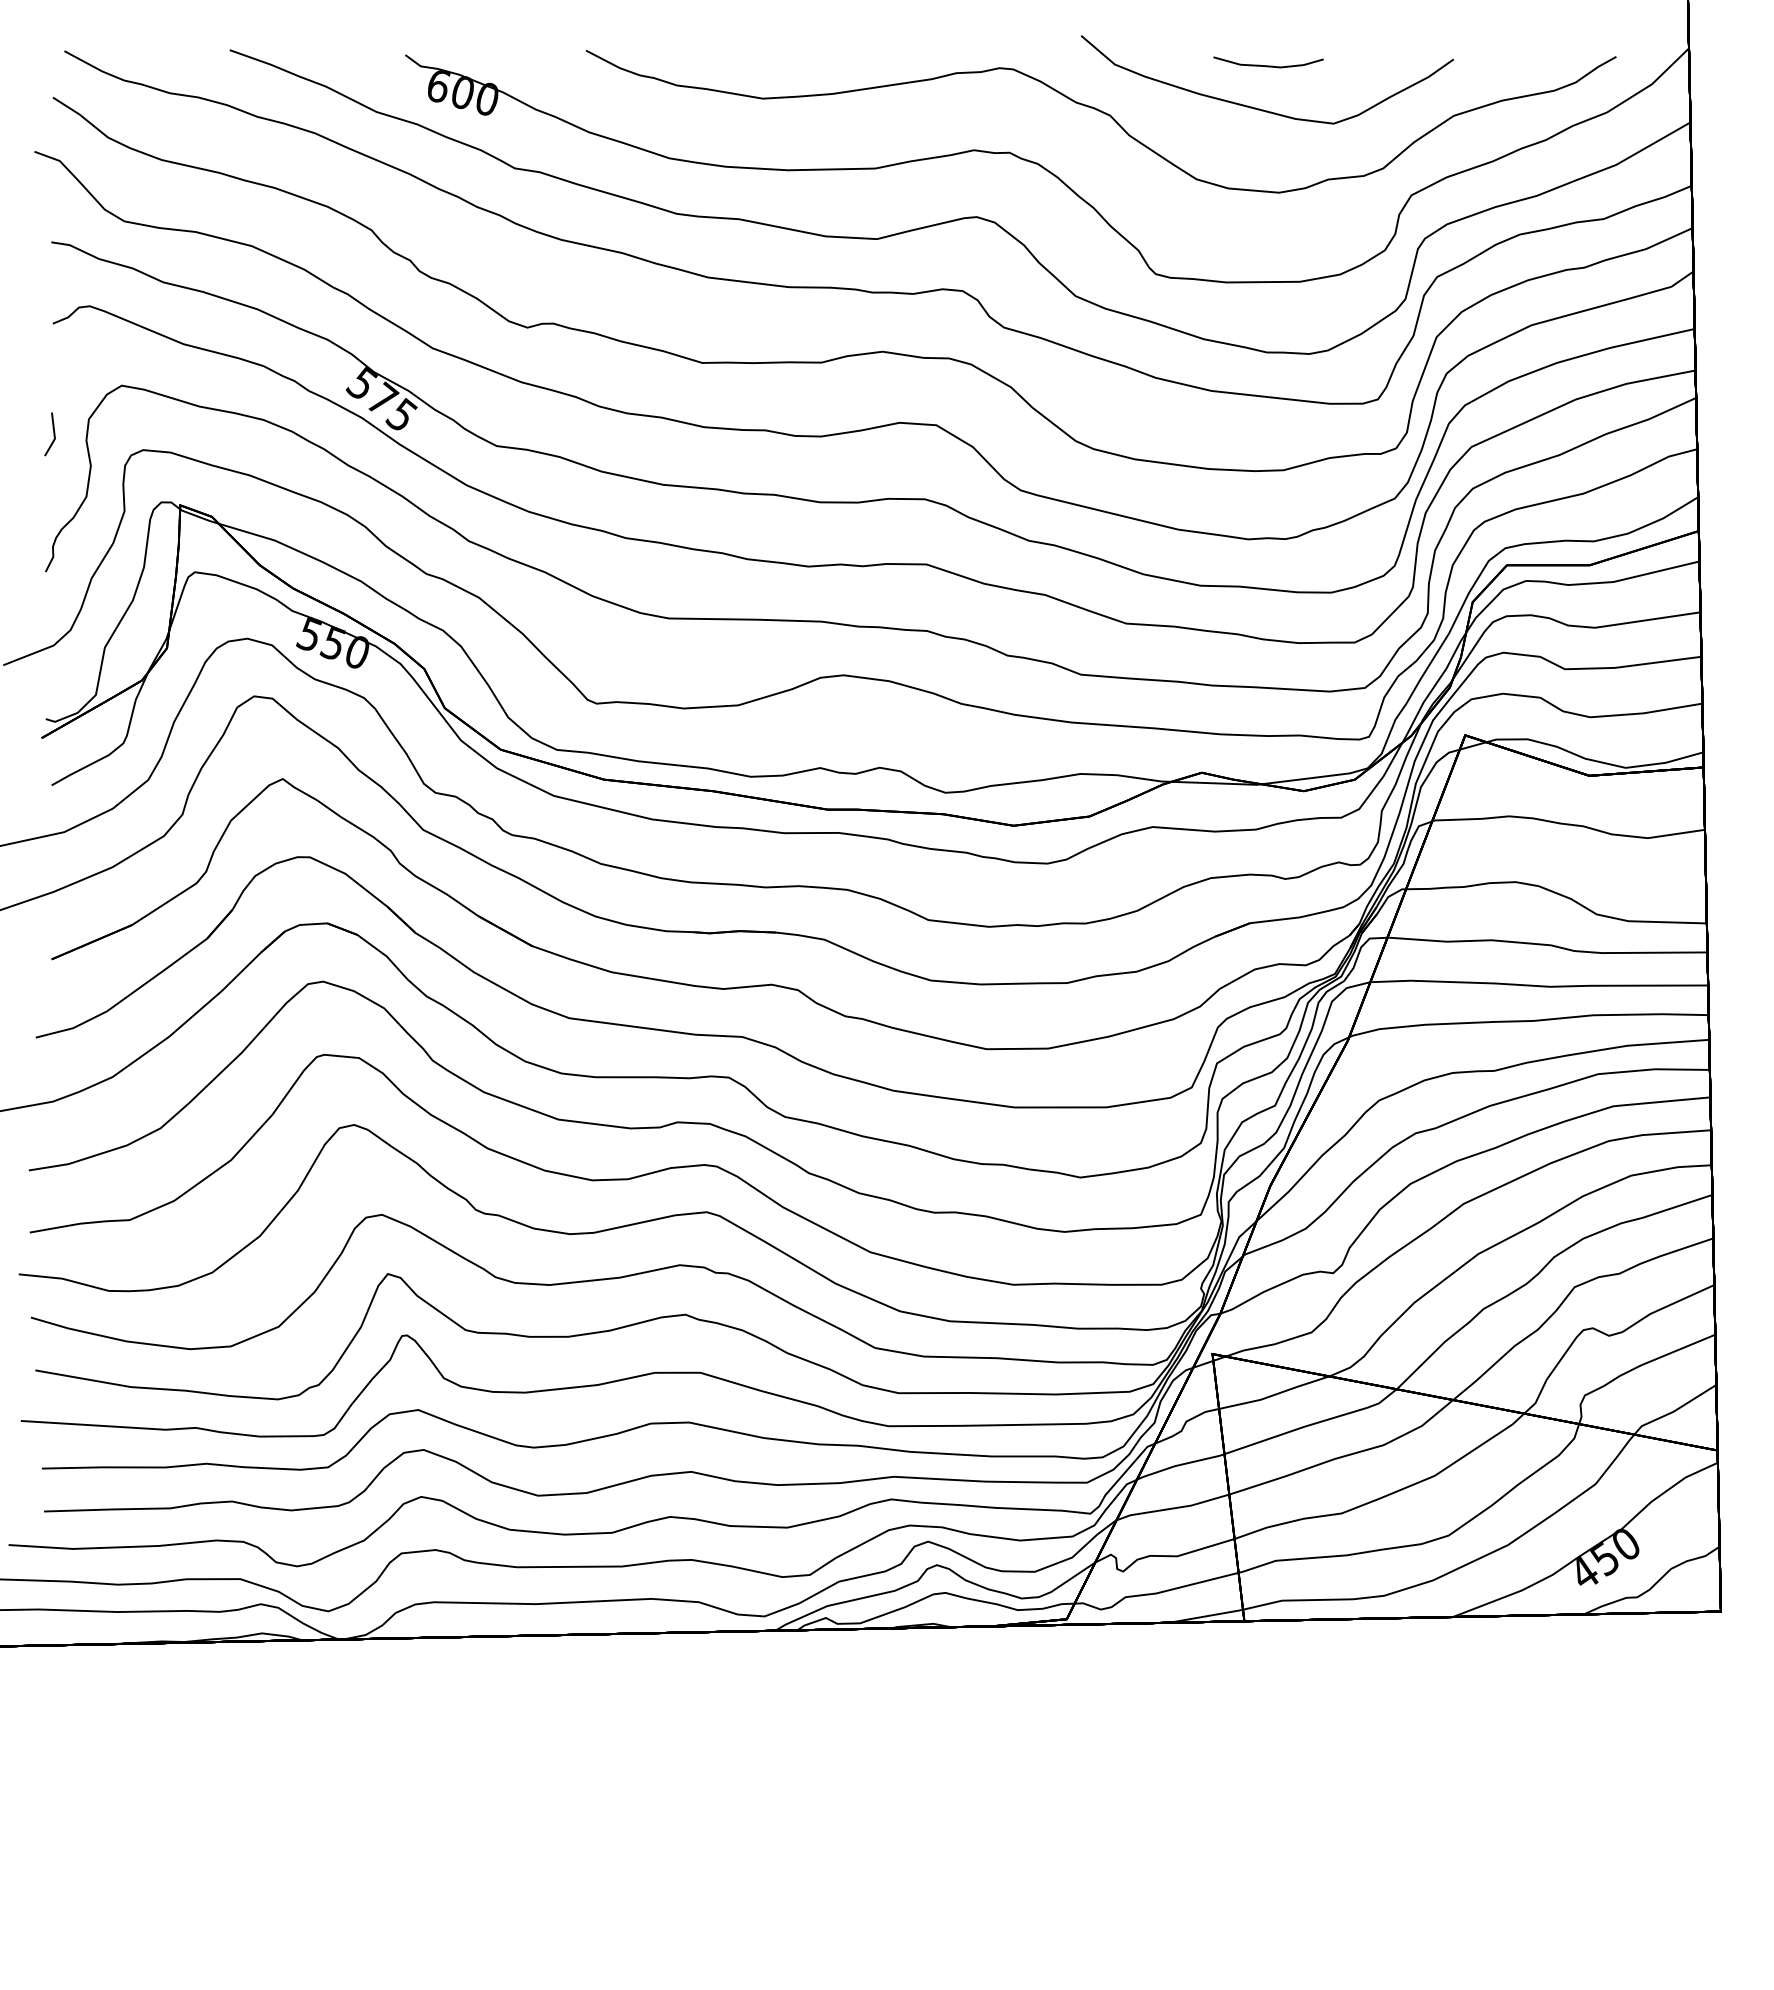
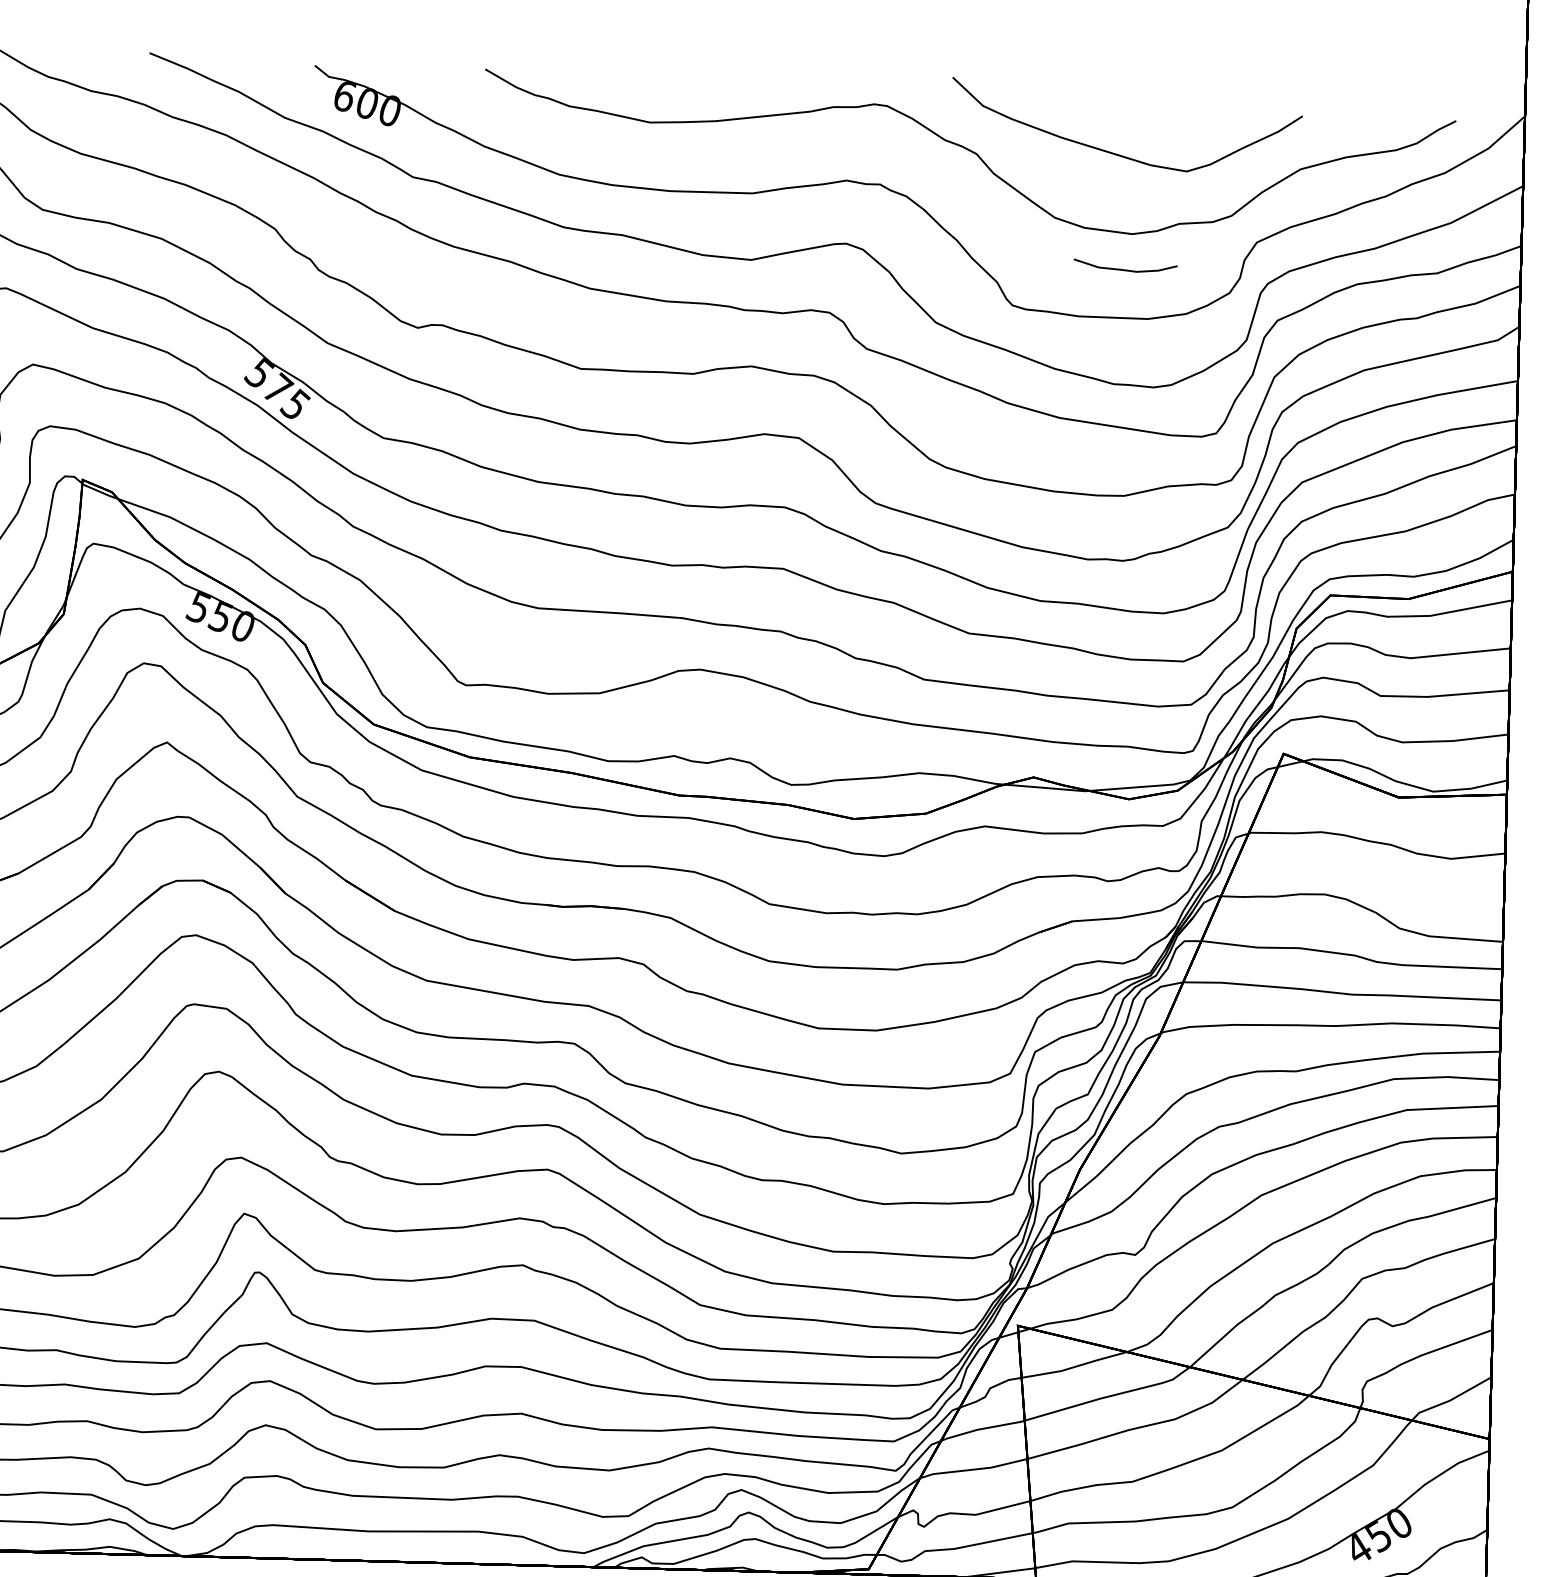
part: (1268, 62) -> (1125, 266), moved

